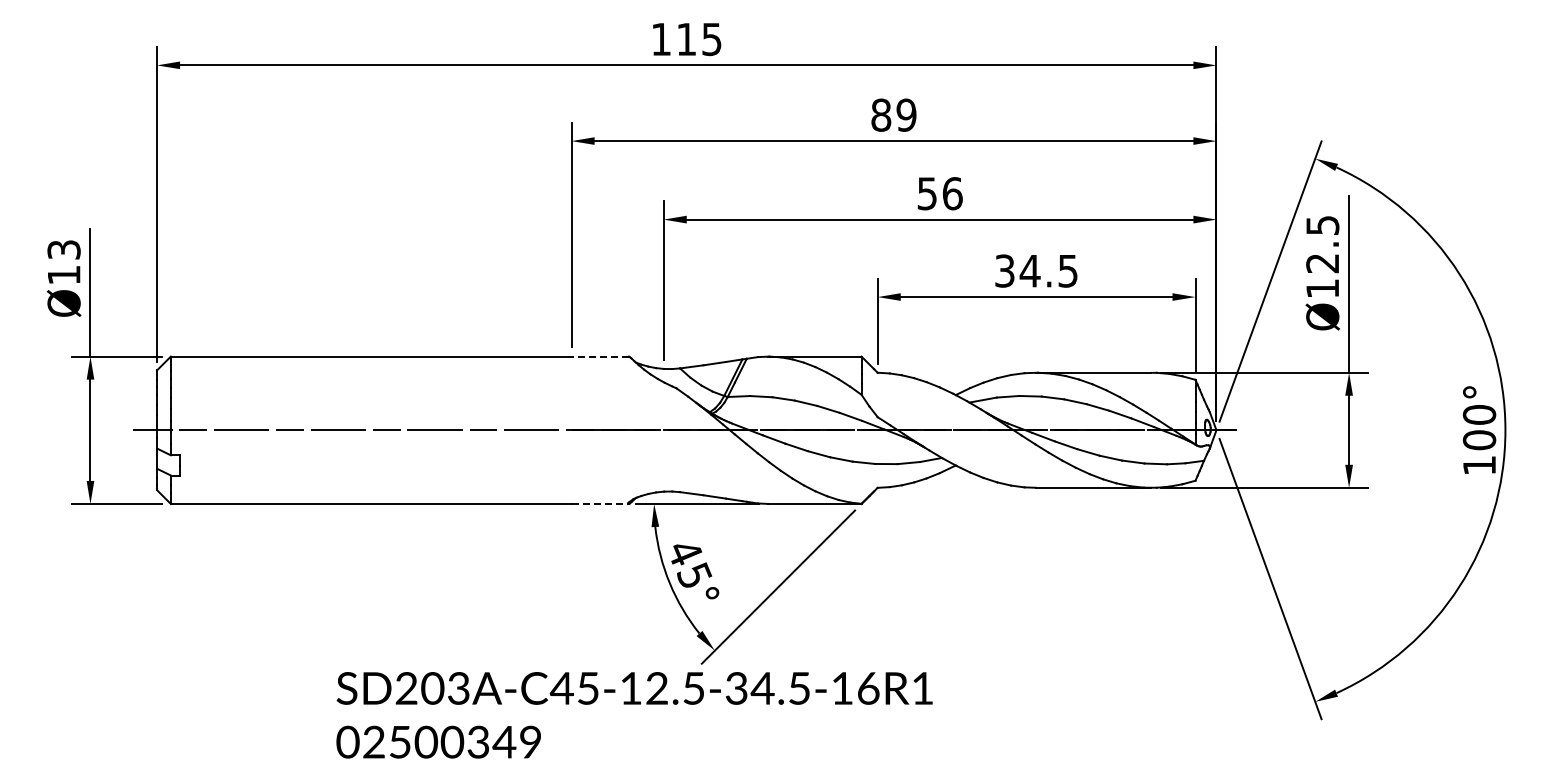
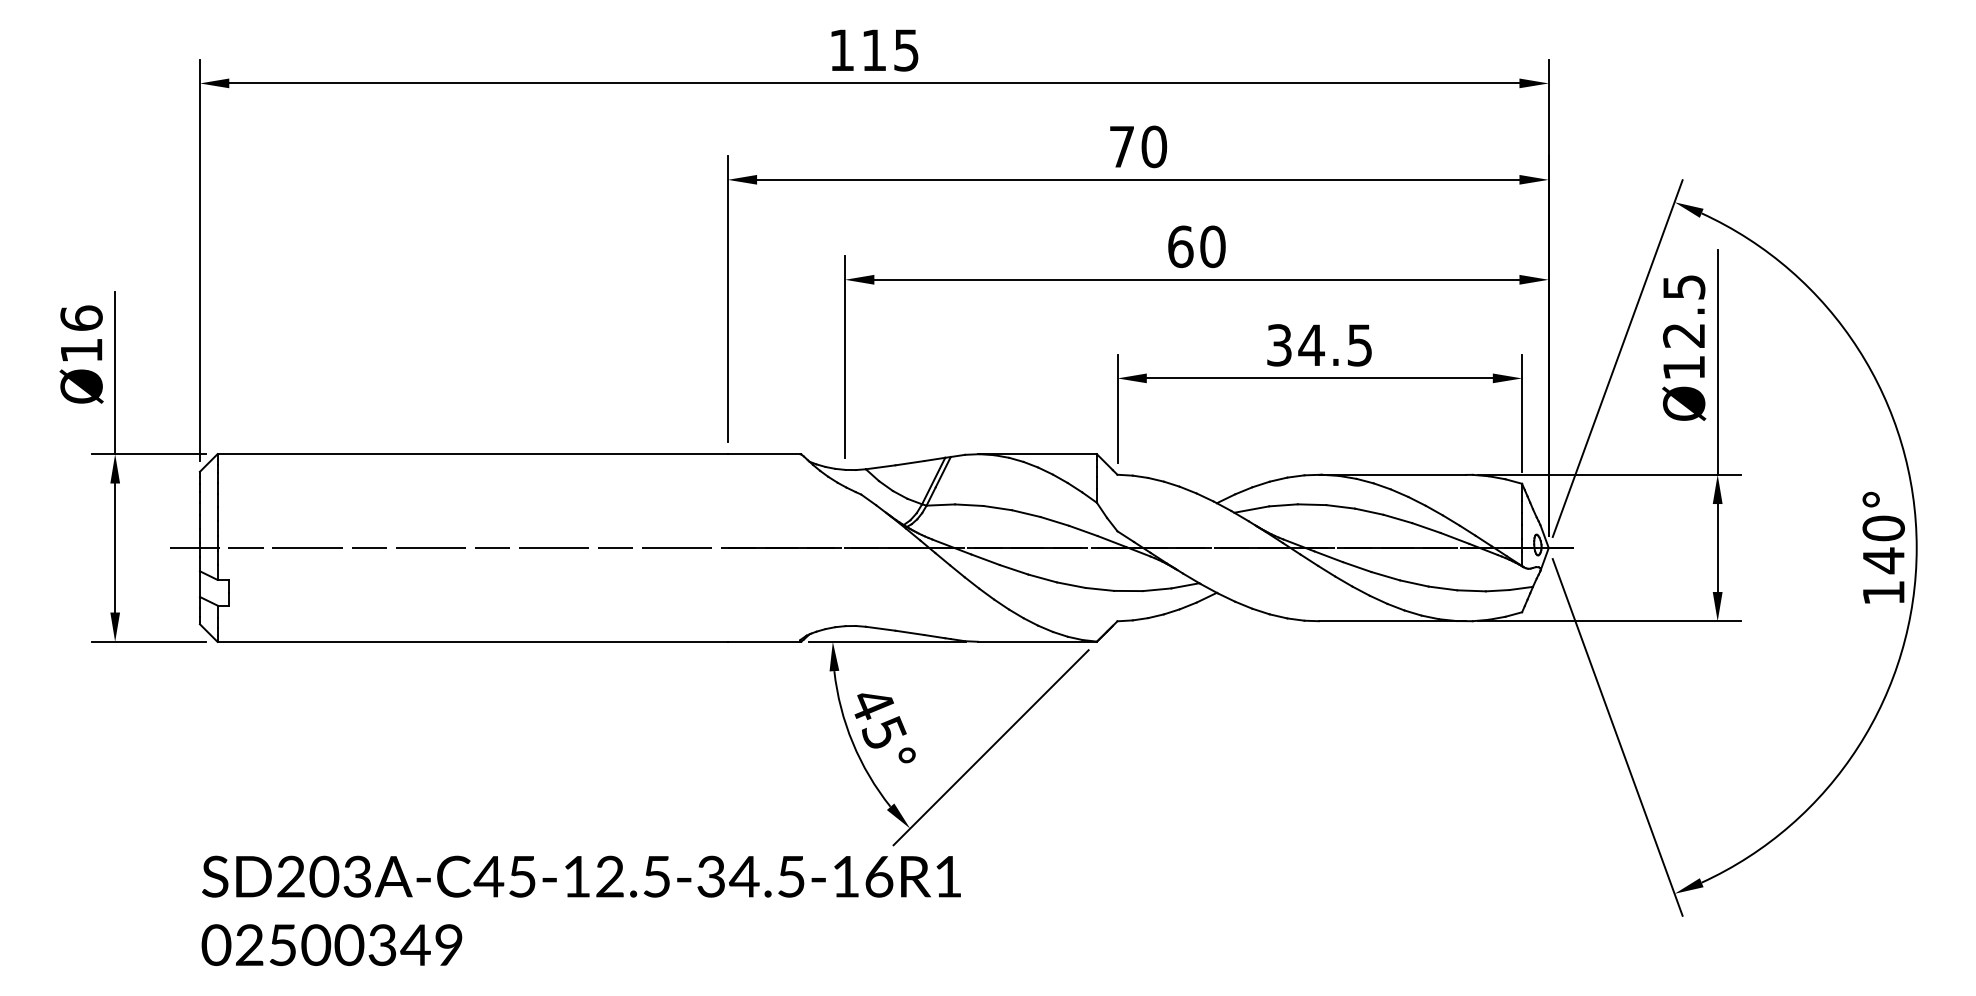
text: (893, 114) -> (1137, 145), 89 -> 70
text: (939, 193) -> (1196, 246), 56 -> 60
text: (63, 249) -> (80, 317), Ø13 -> Ø16
line: (600, 356) -> (764, 454), dashed -> solid
text: (1479, 439) -> (1883, 559), 100° -> 140°
line: (600, 503) -> (764, 641), dashed -> solid
text: (634, 715) -> (581, 911), moved

